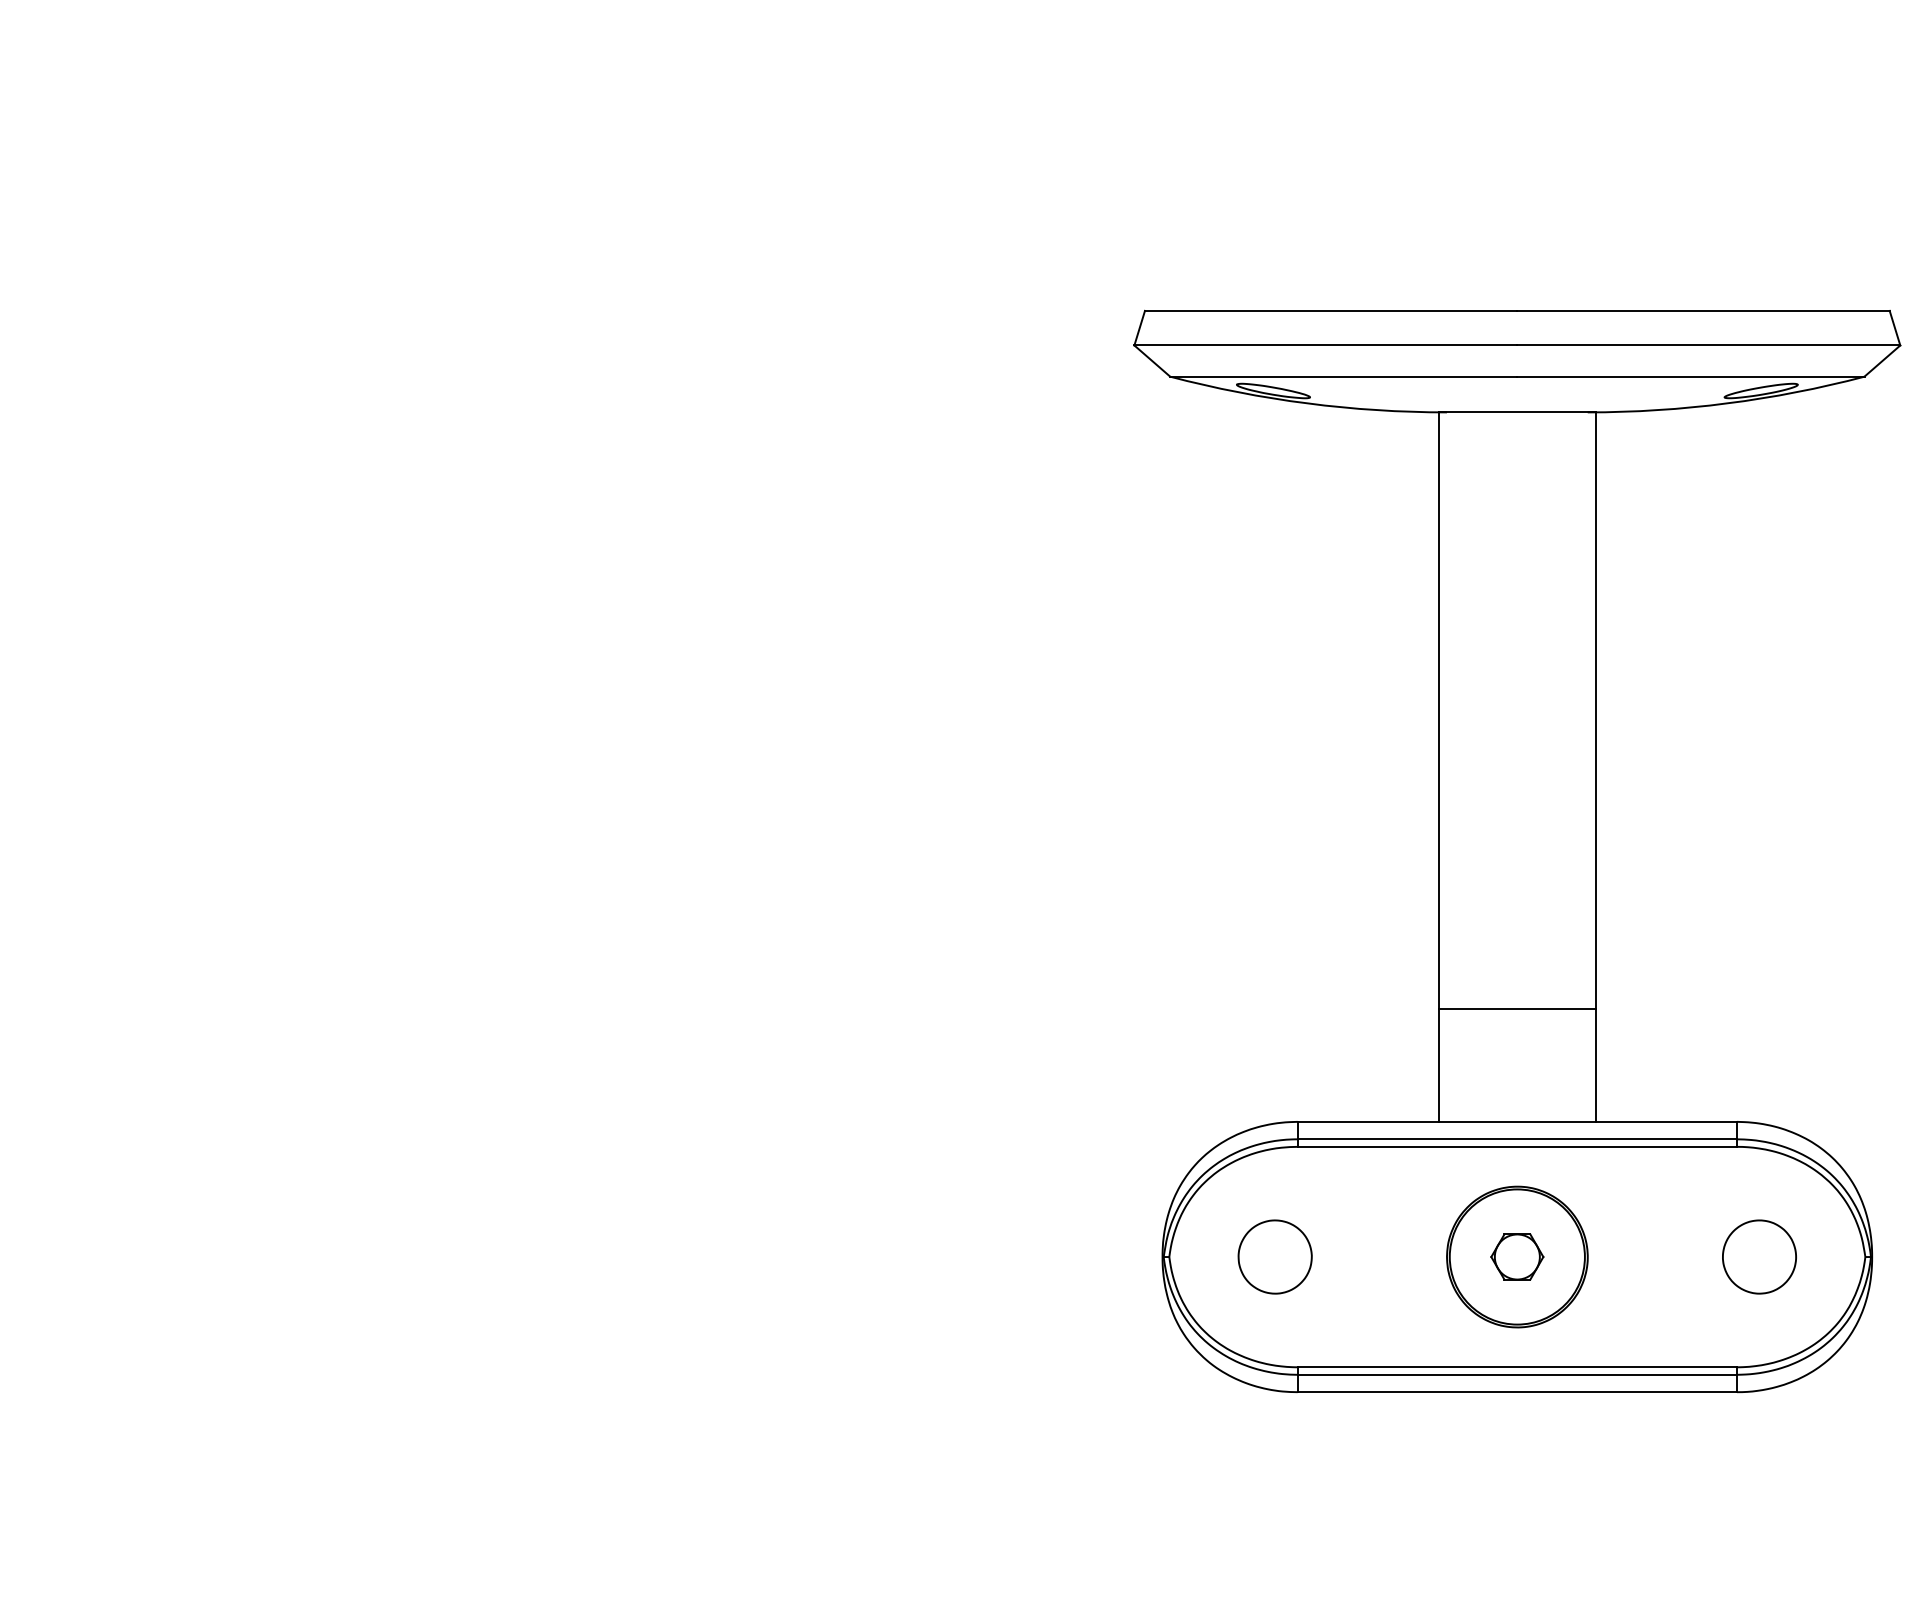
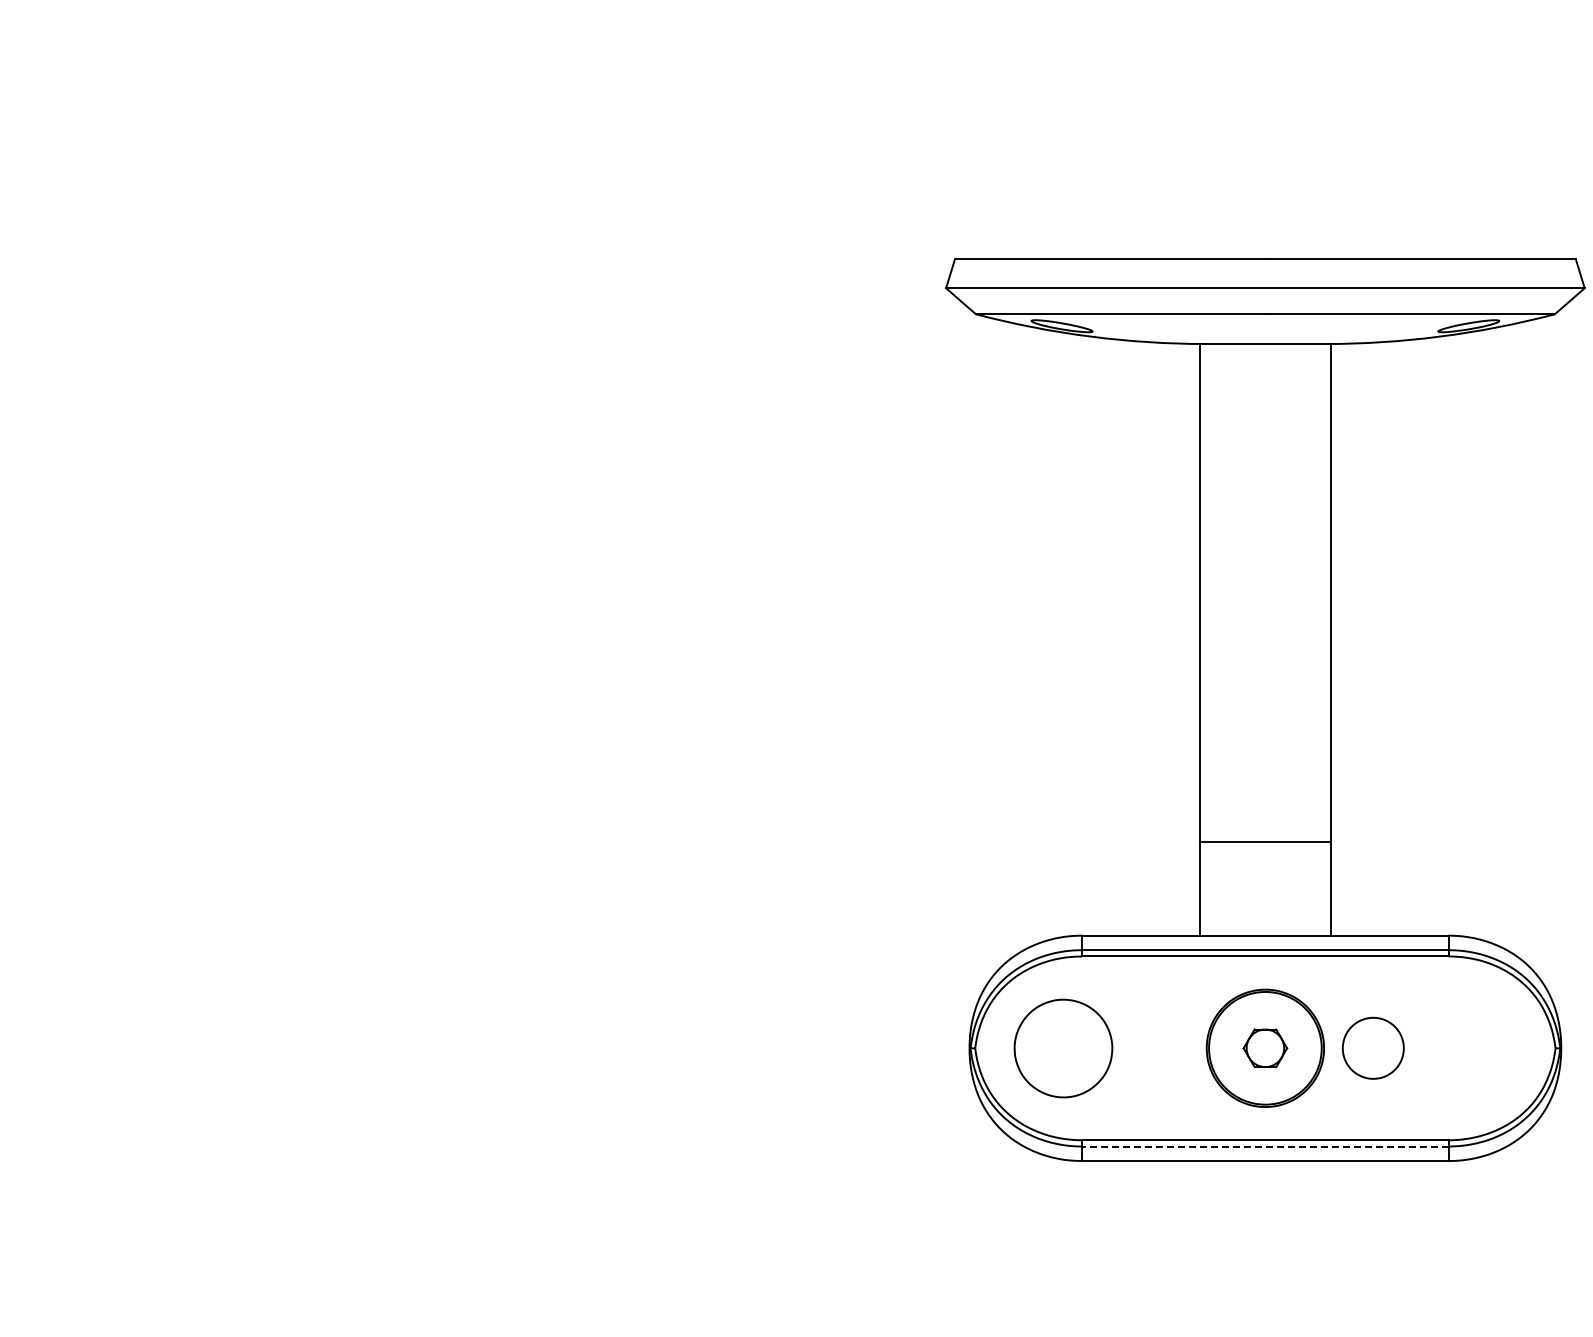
part: (1275, 1256) -> (1063, 1047), size x1.6
part: (1758, 1256) -> (1372, 1047), moved
line: (1516, 1374) -> (1264, 1146), solid -> dashed

